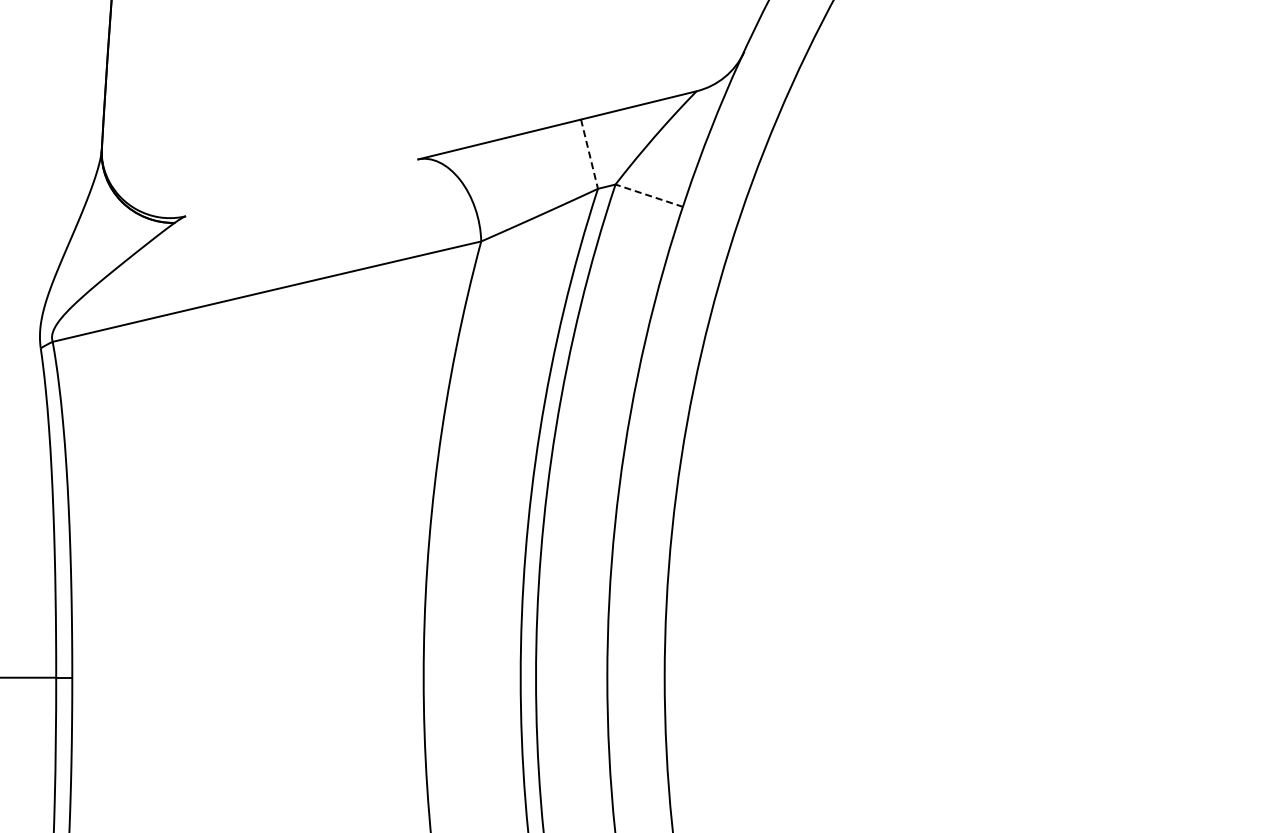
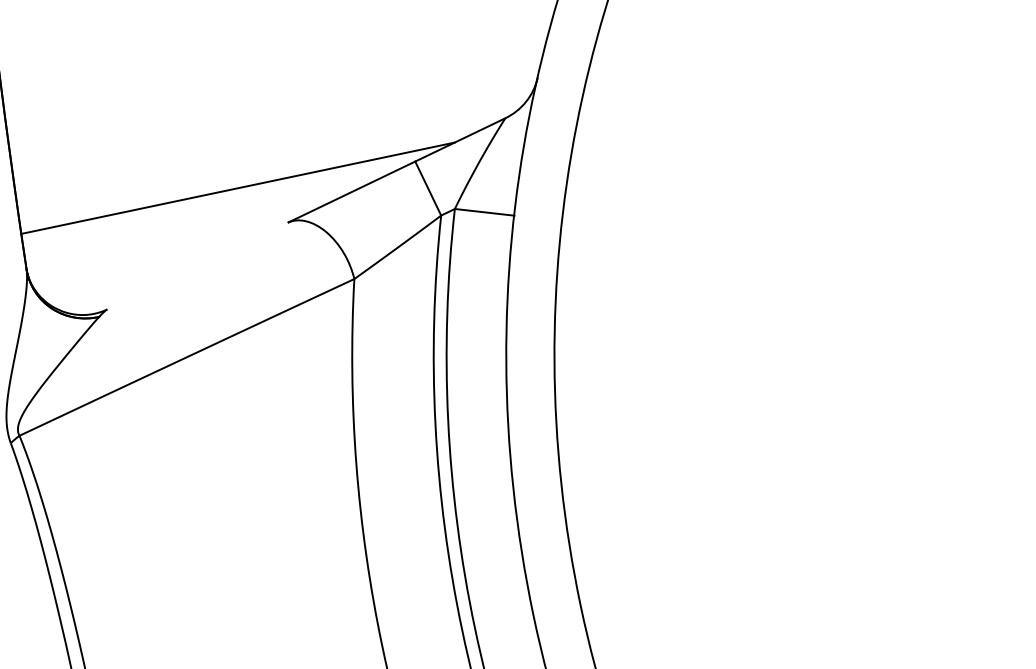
line: (367, 107) -> (237, 188), added
line: (589, 154) -> (428, 188), dashed -> solid
line: (649, 195) -> (484, 212), dashed -> solid

